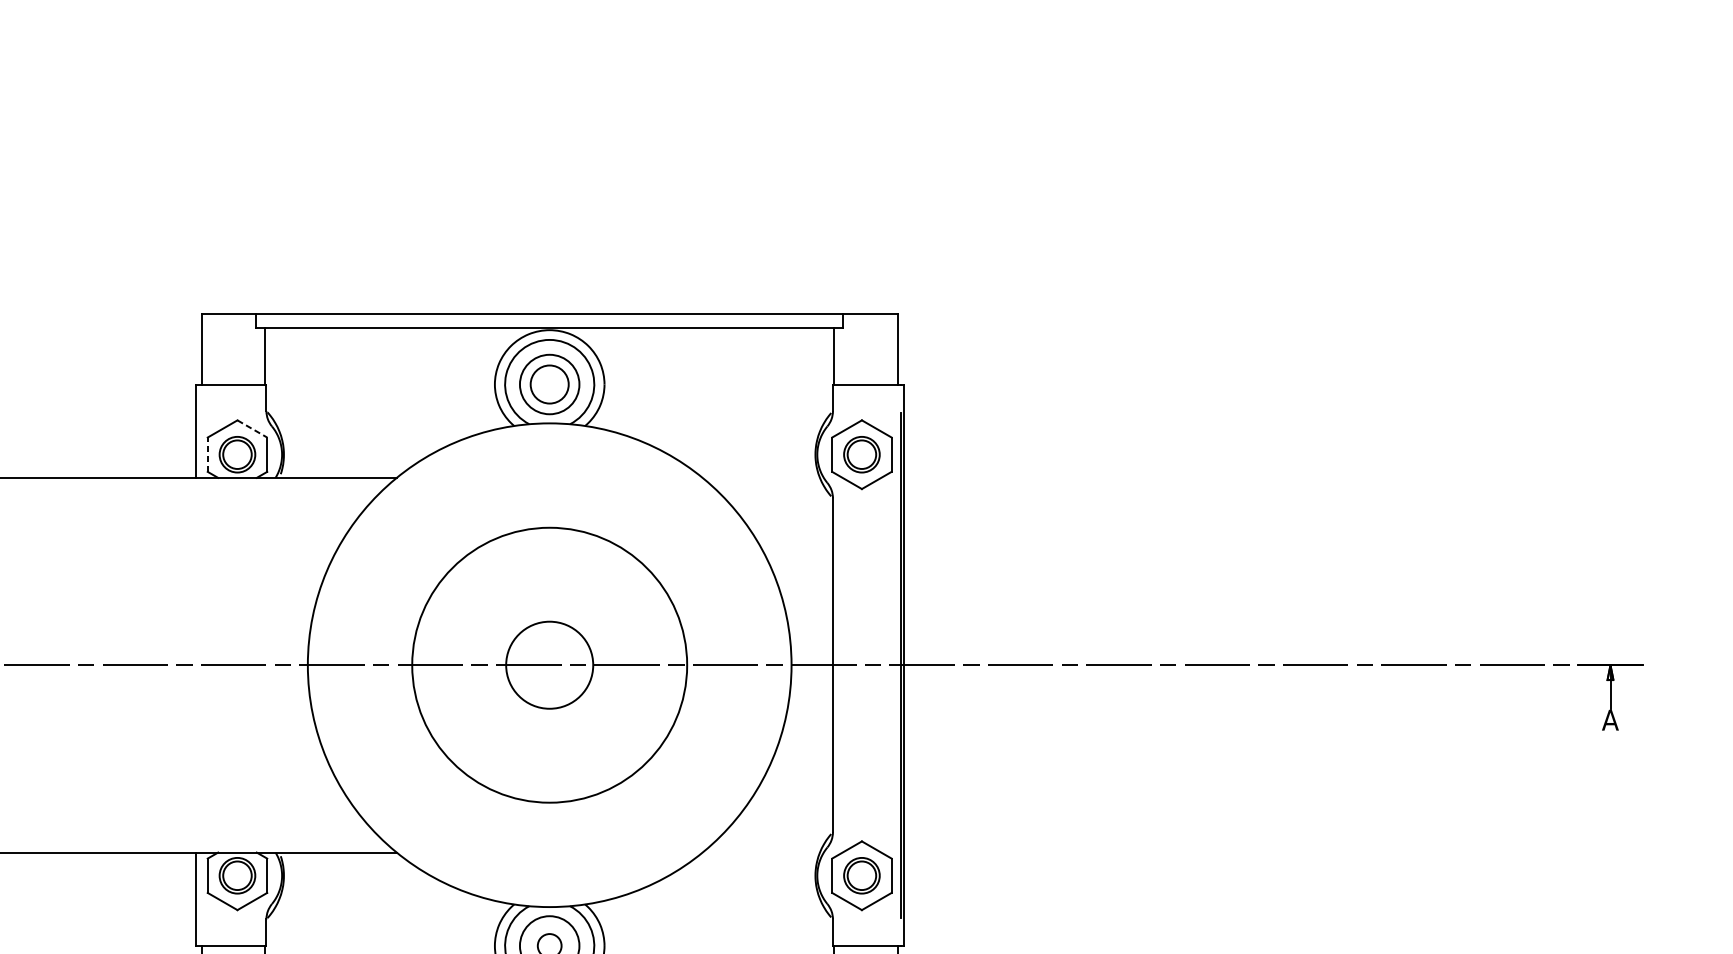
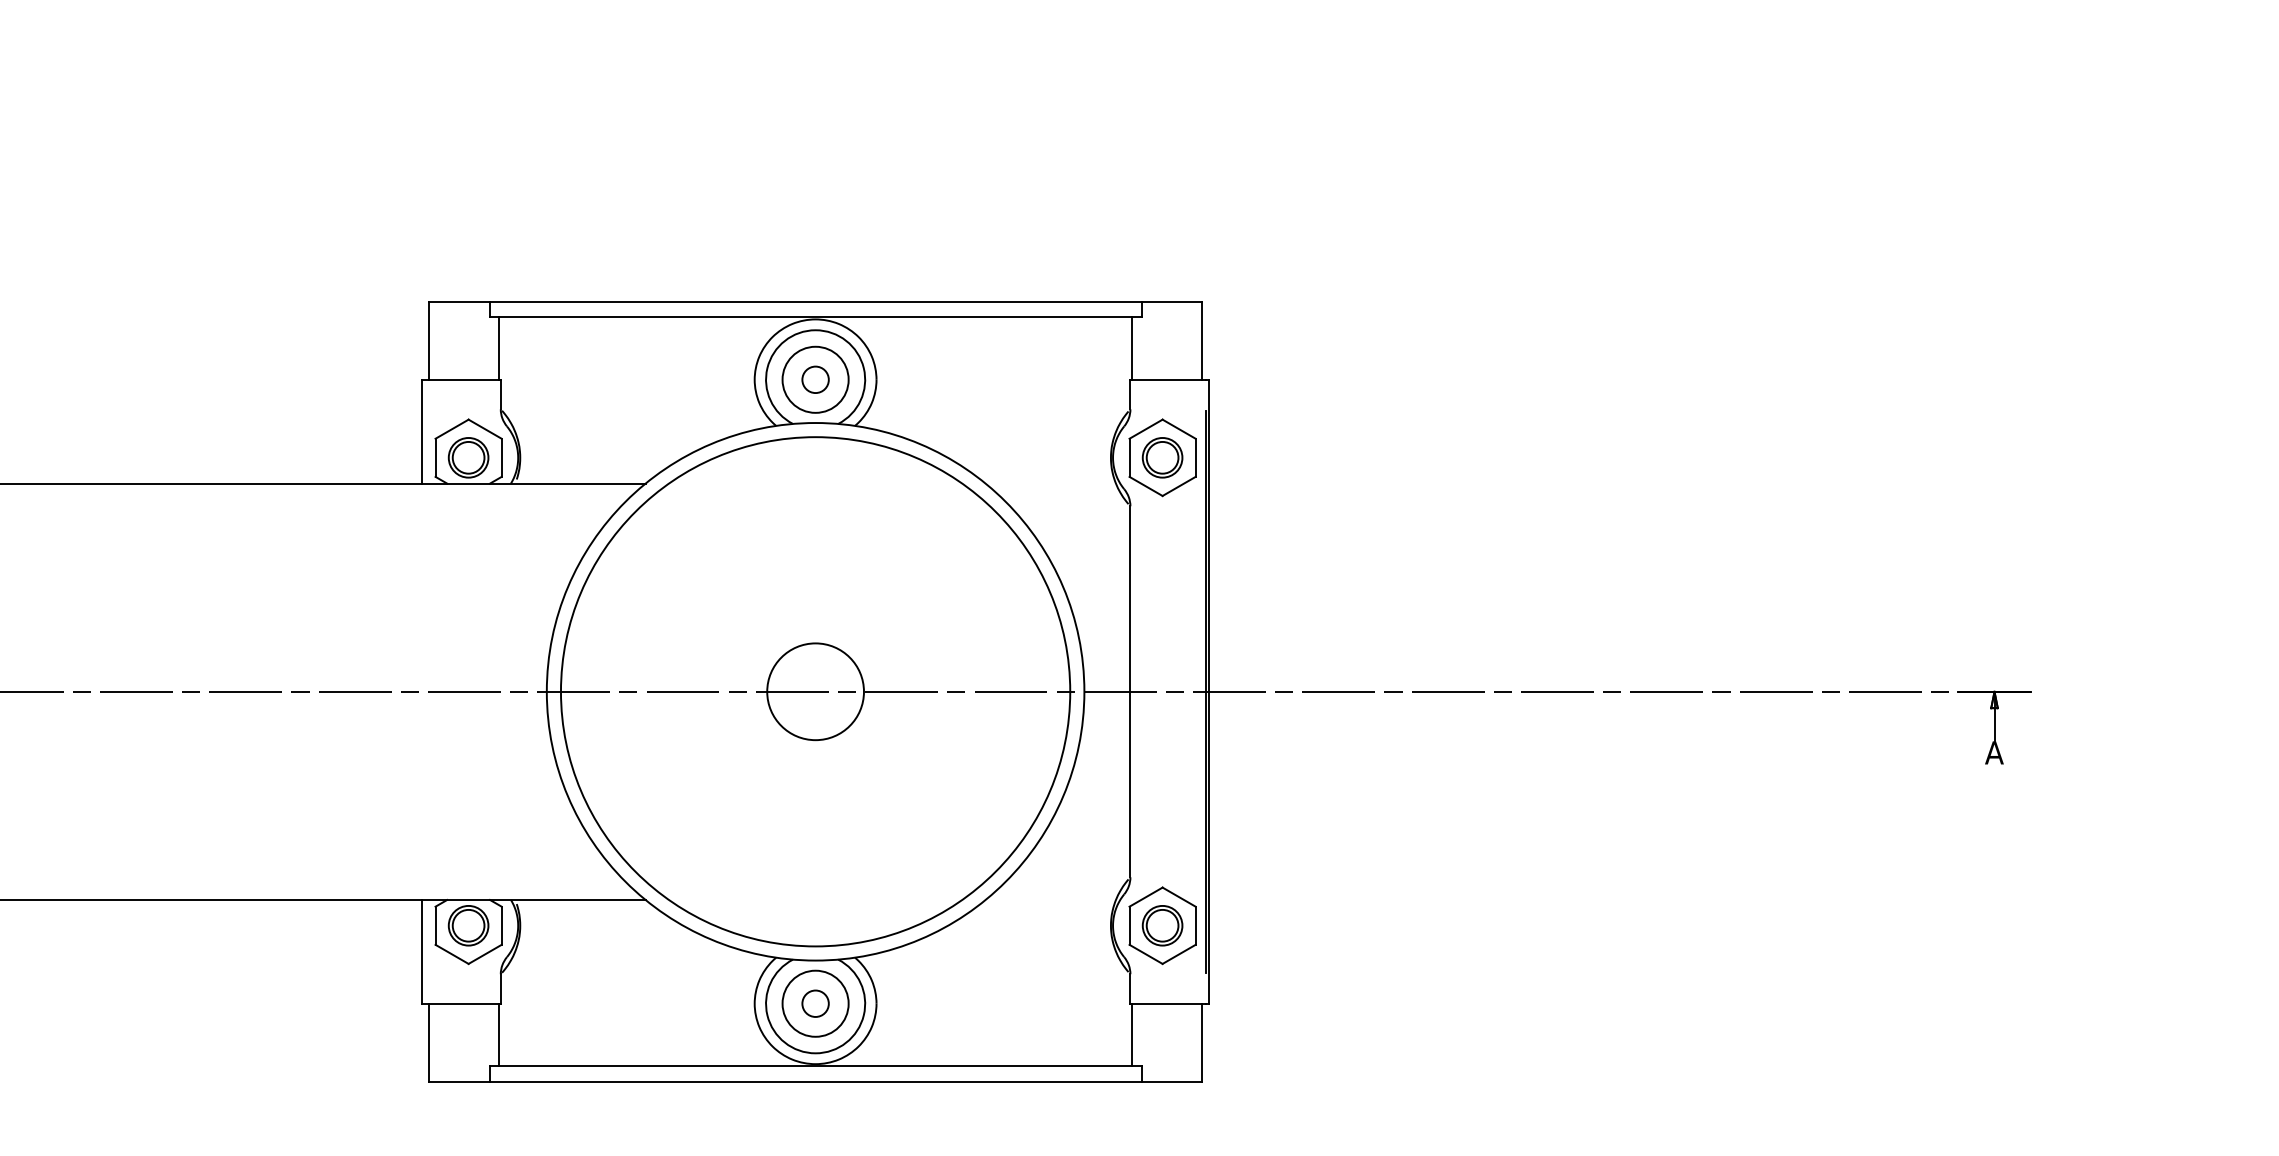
circle: (549, 384) -> (815, 379), size x0.62
line: (252, 429) -> (485, 429), dashed -> solid
line: (207, 454) -> (435, 457), dashed -> solid
circle: (549, 664) -> (815, 691), size x1.67

